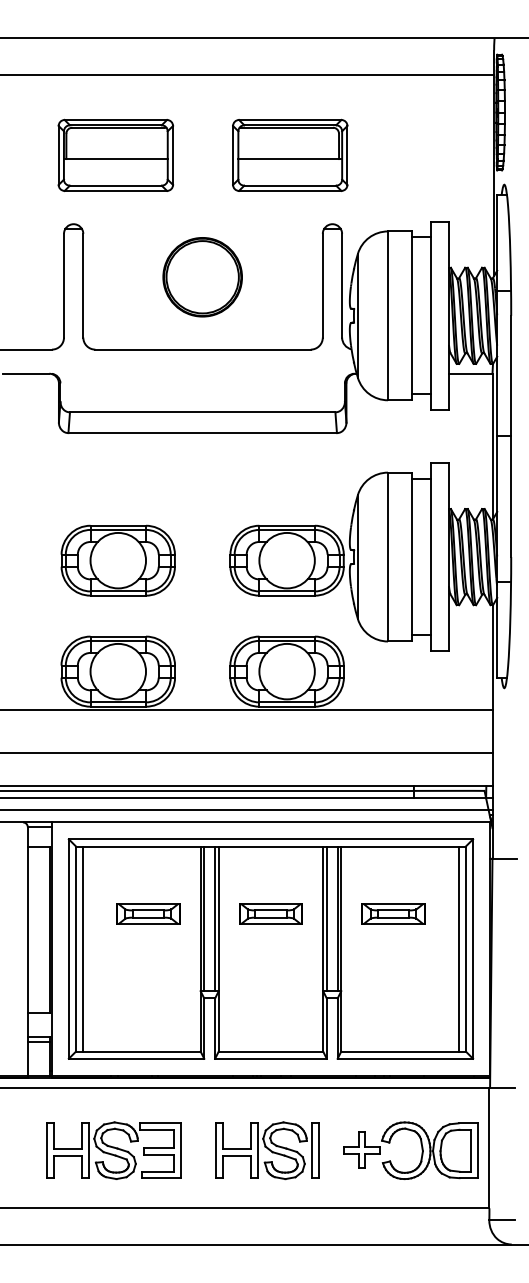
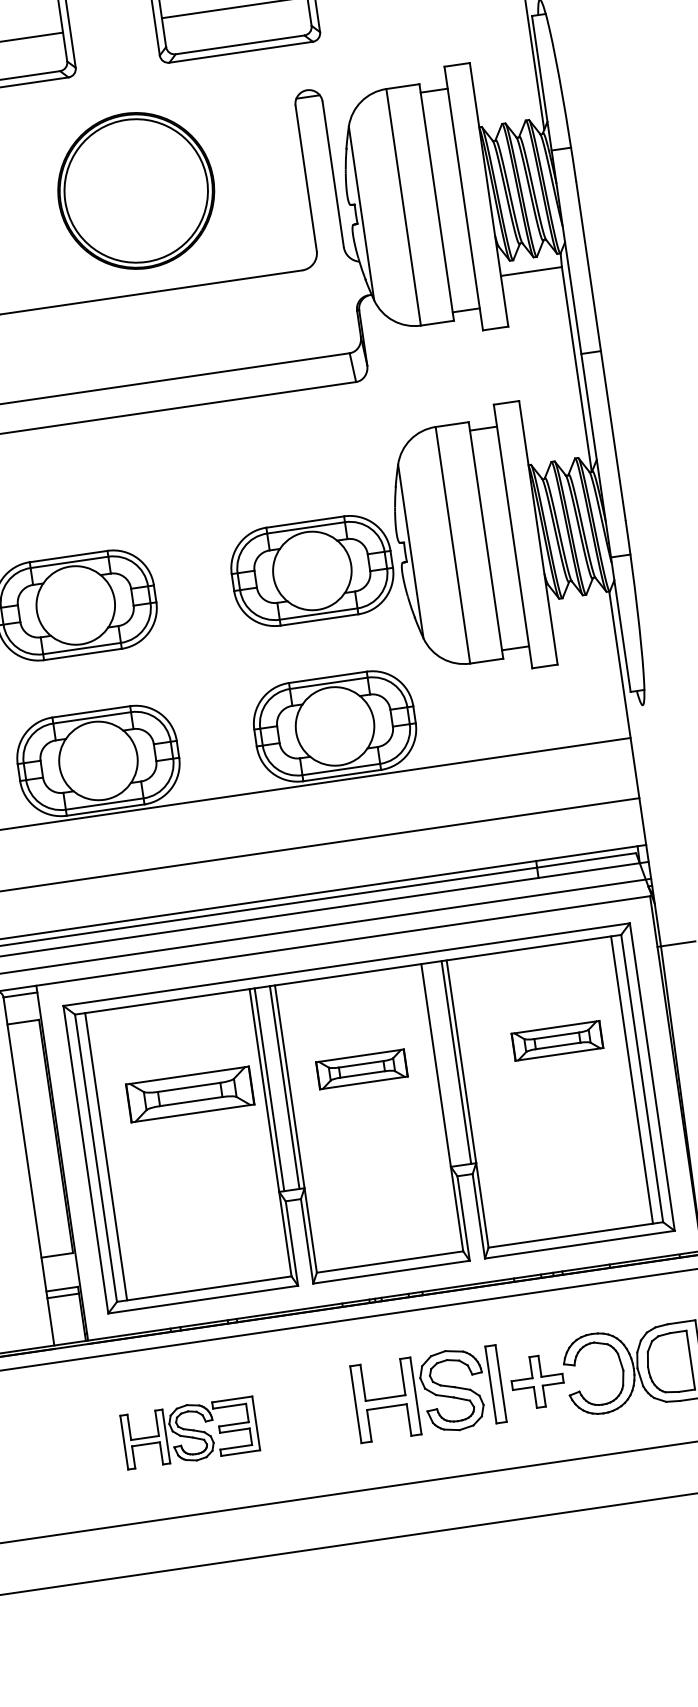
part: (202, 277) -> (135, 191), size x1.4
part: (148, 913) -> (190, 1093), size x1.4
part: (393, 913) -> (557, 1040), moved
line: (326, 918) -> (440, 1064), removed
part: (113, 1150) -> (189, 1432), size x0.7
part: (267, 1150) -> (428, 1393), moved

